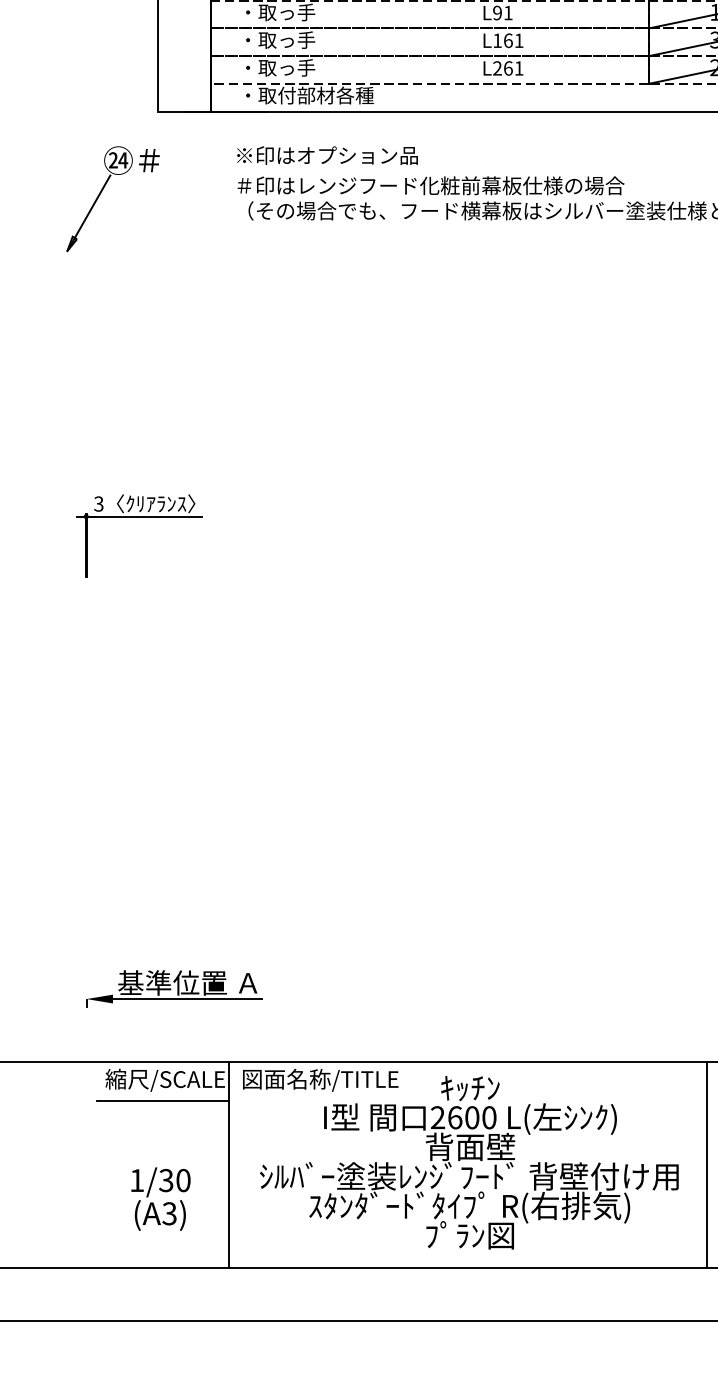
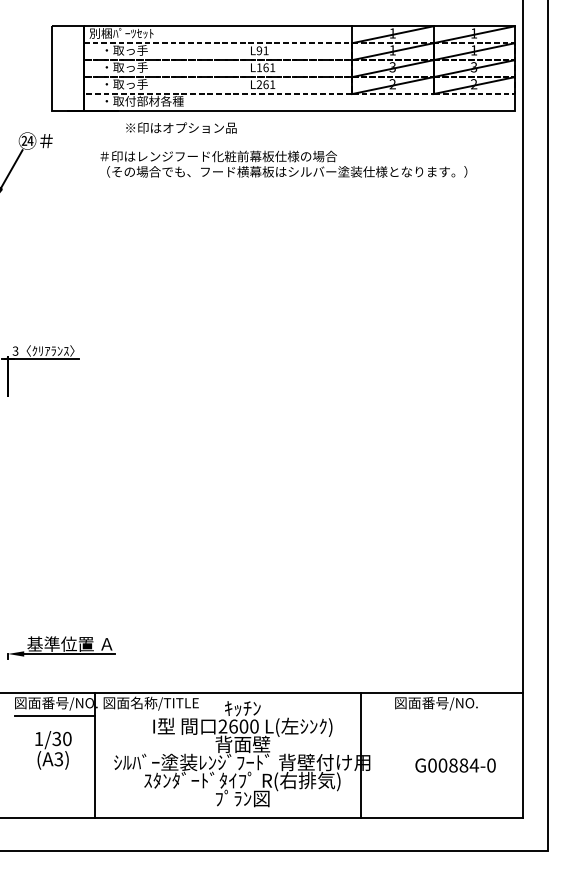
text: (327, 154) -> (181, 127), moved
text: (165, 1080) -> (56, 703), 縮尺/SCALE -> 図面番号/NO.
line: (706, 1165) -> (360, 755), moved
text: (160, 1199) -> (53, 750), moved

